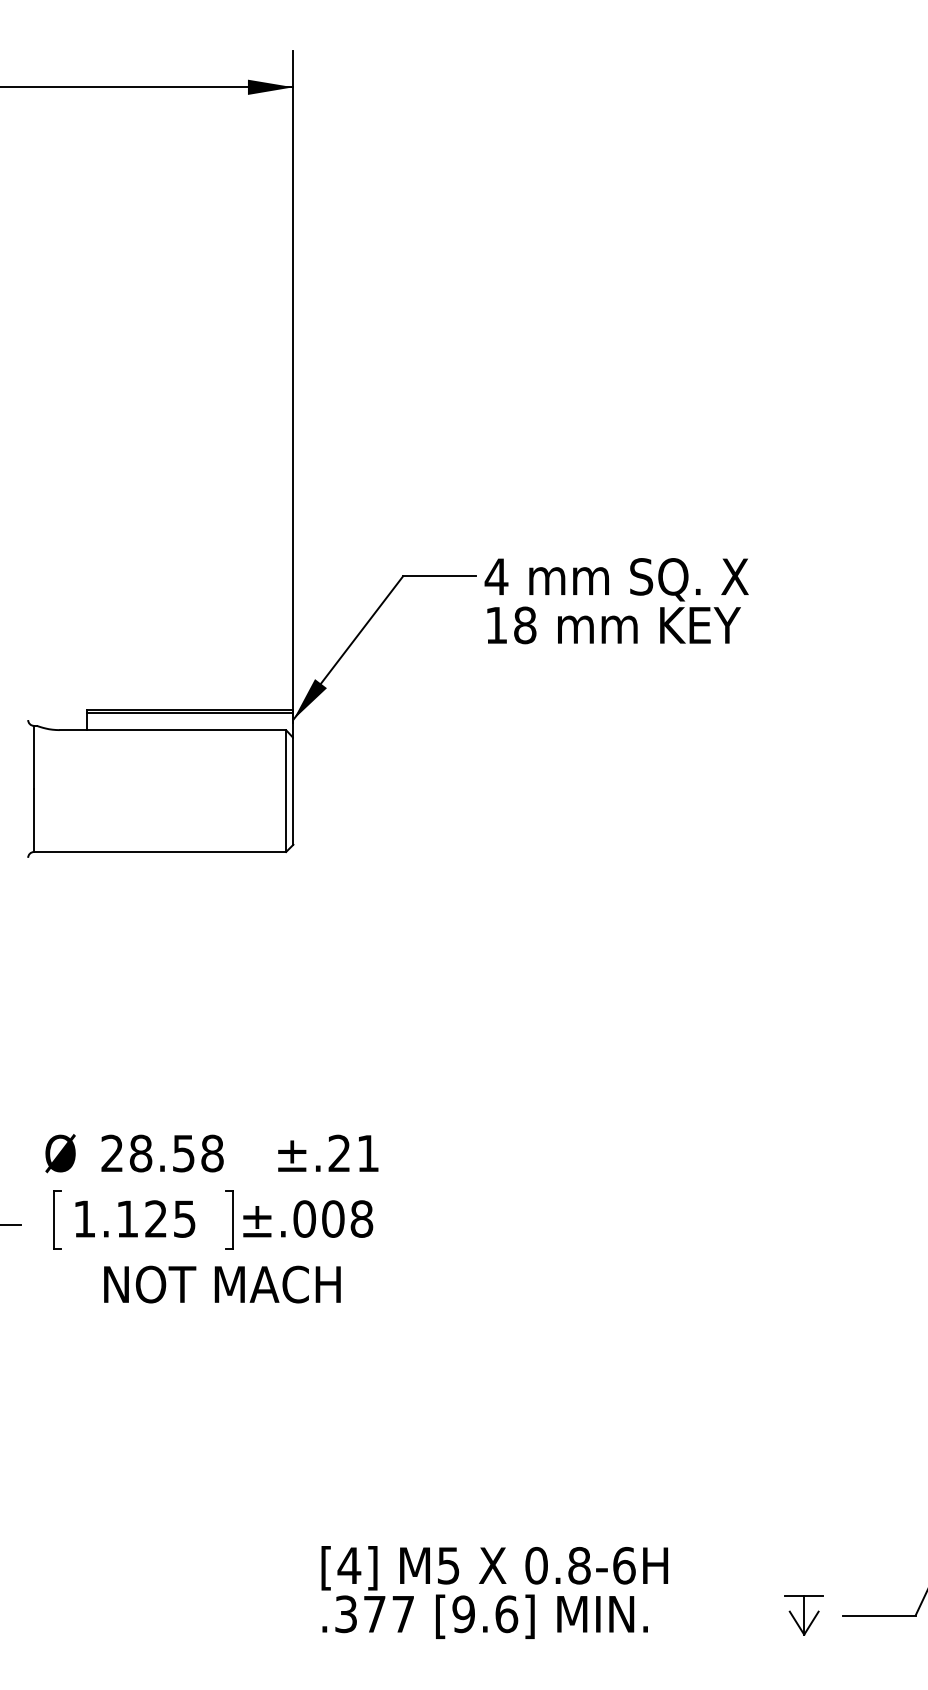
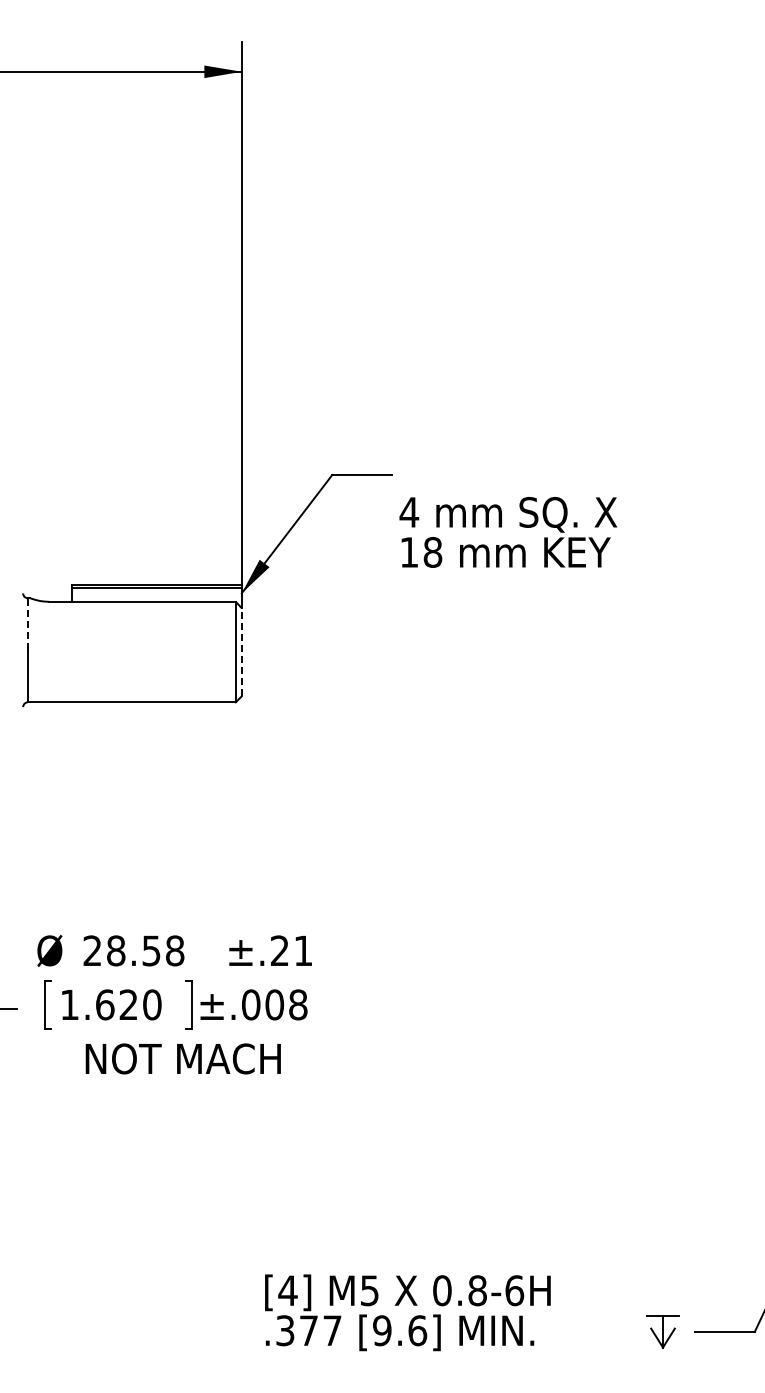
text: (616, 601) -> (508, 532), moved
line: (33, 756) -> (27, 623), solid -> dashed
line: (292, 791) -> (241, 652), solid -> dashed
text: (155, 1218) -> (128, 1004), 1.125 -> 1.620

